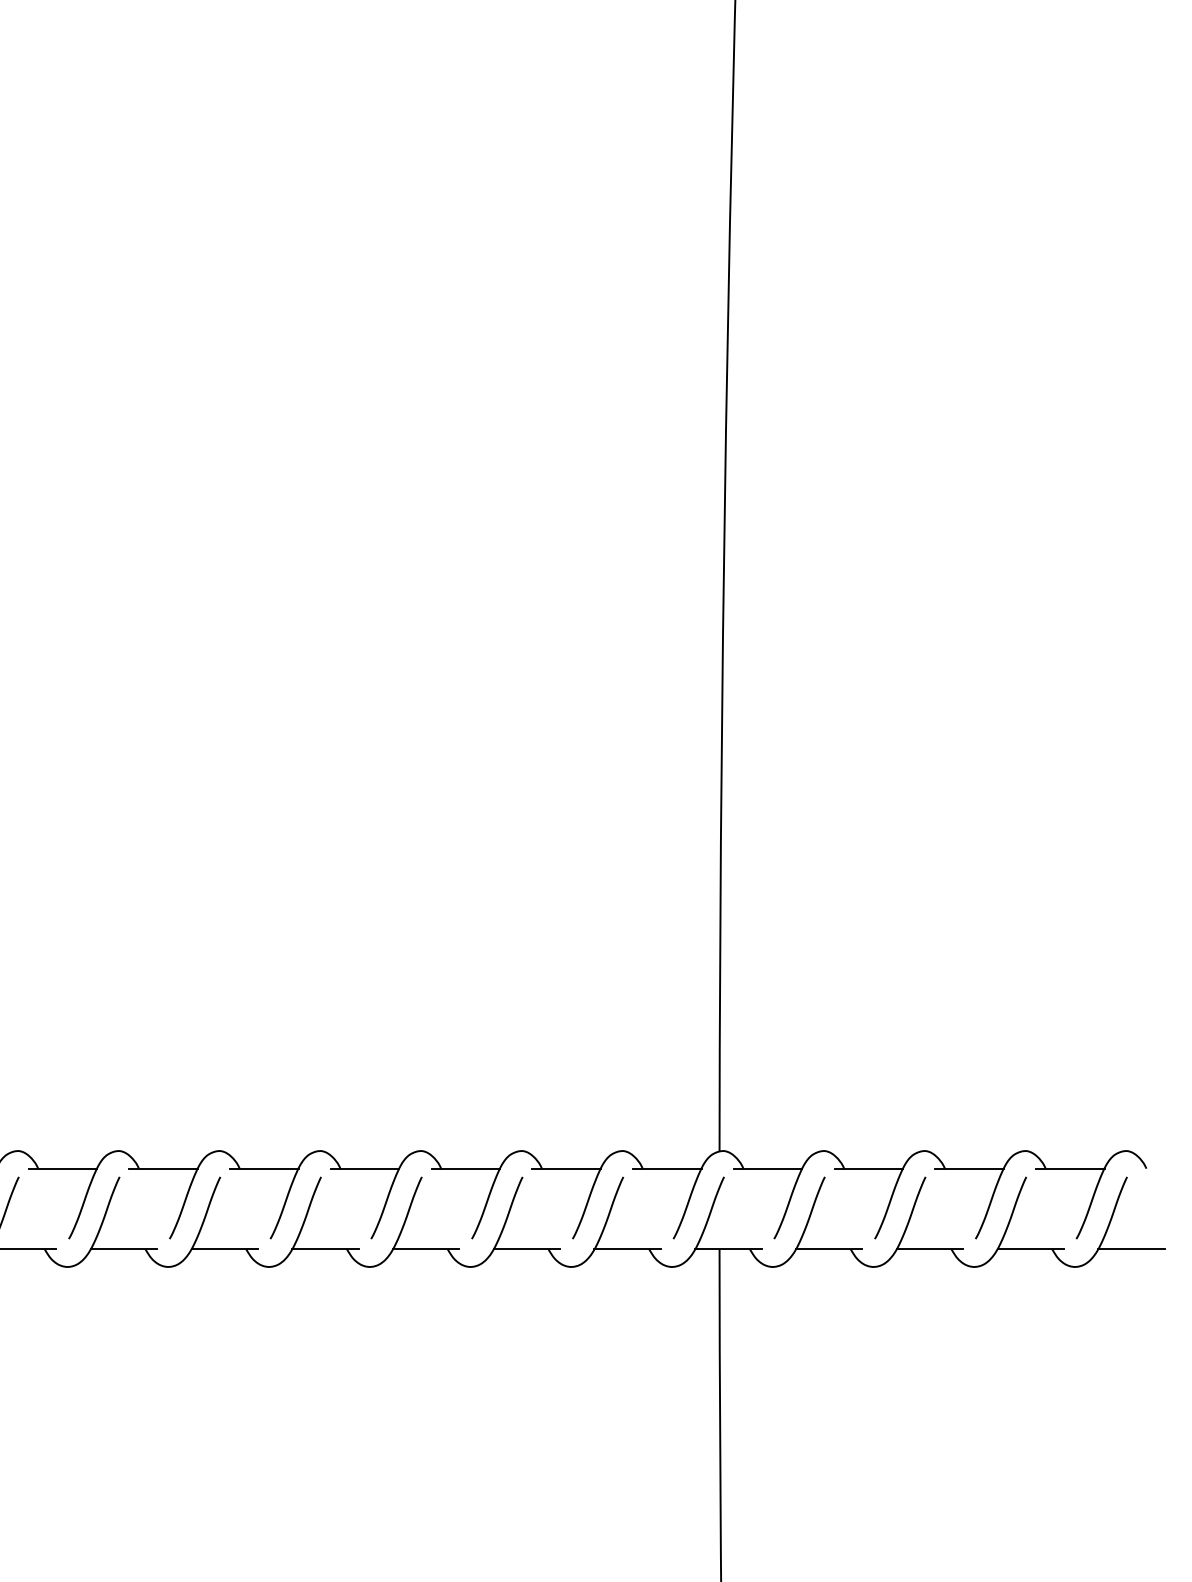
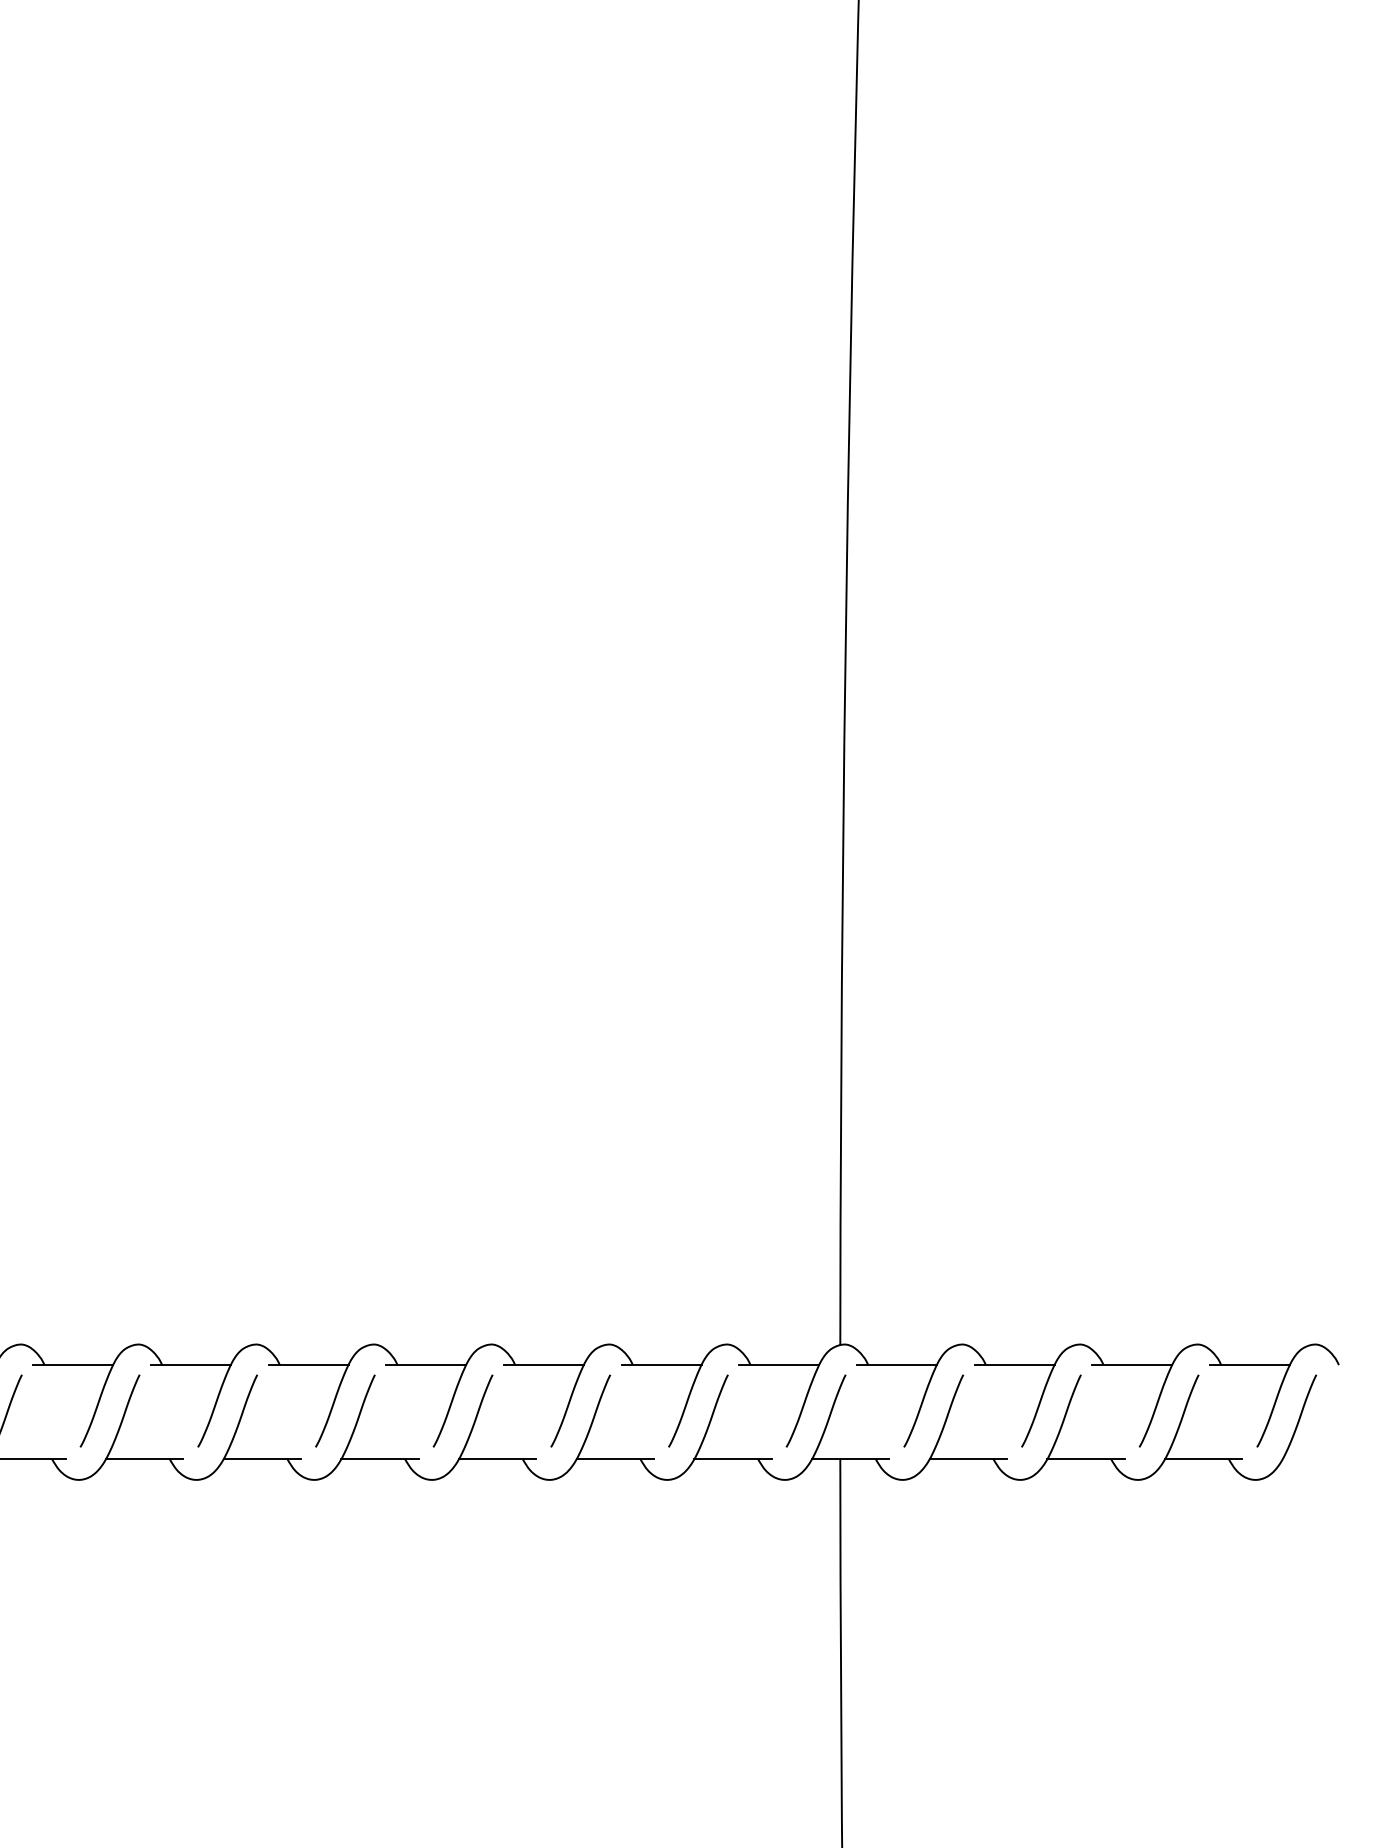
line: (1131, 1249) -> (1321, 1459), removed

